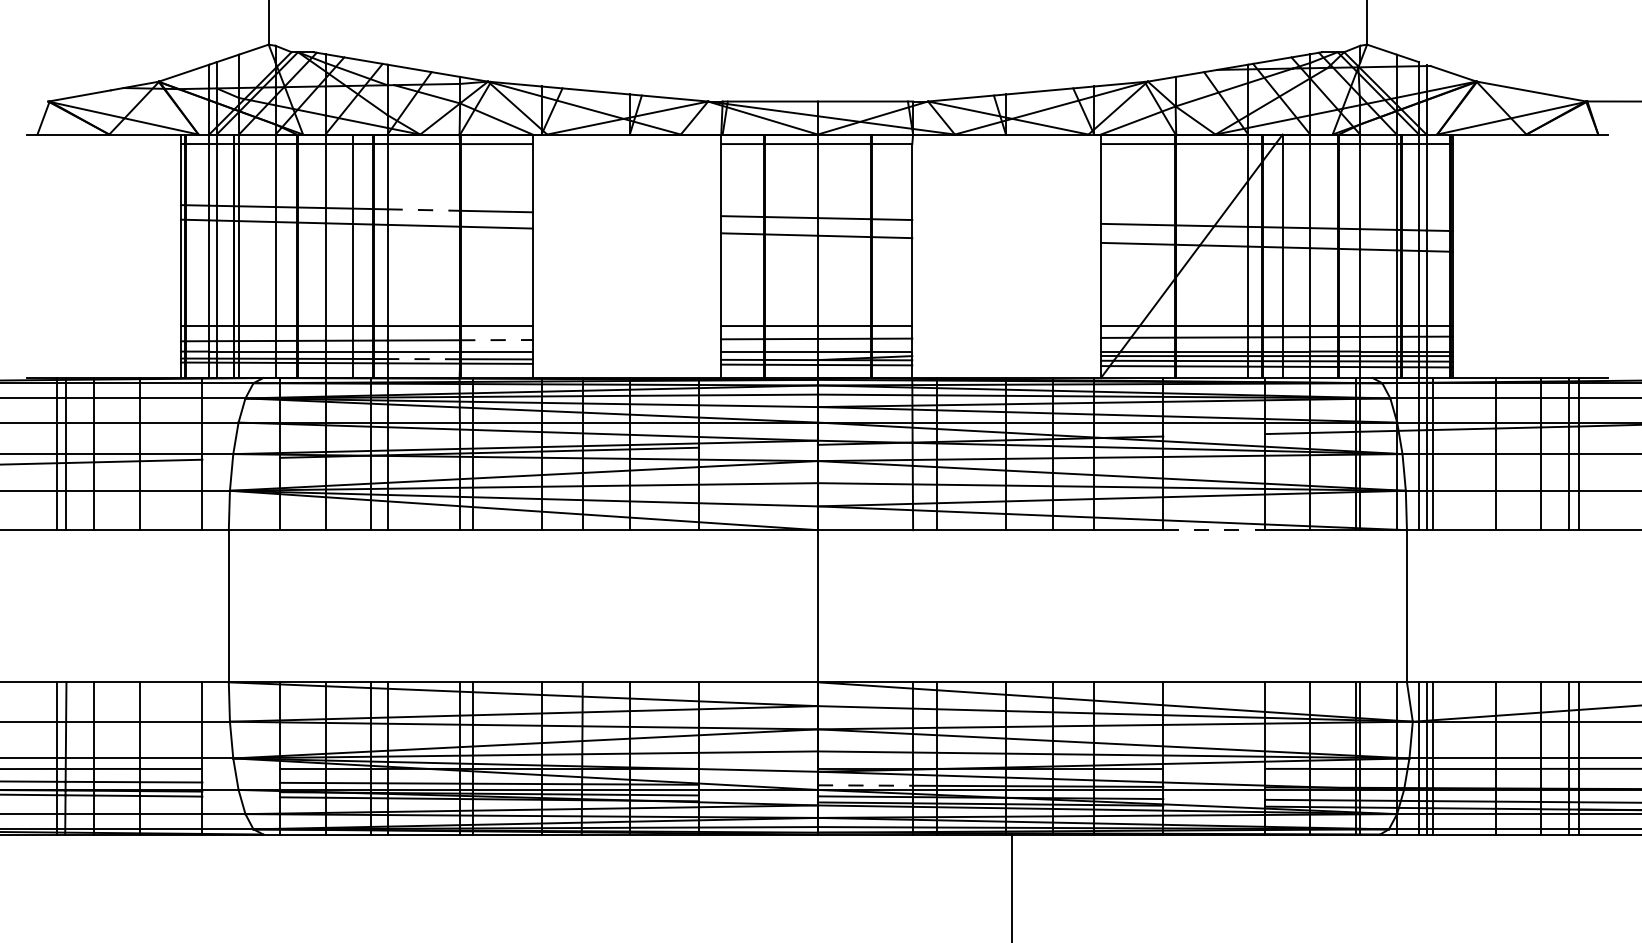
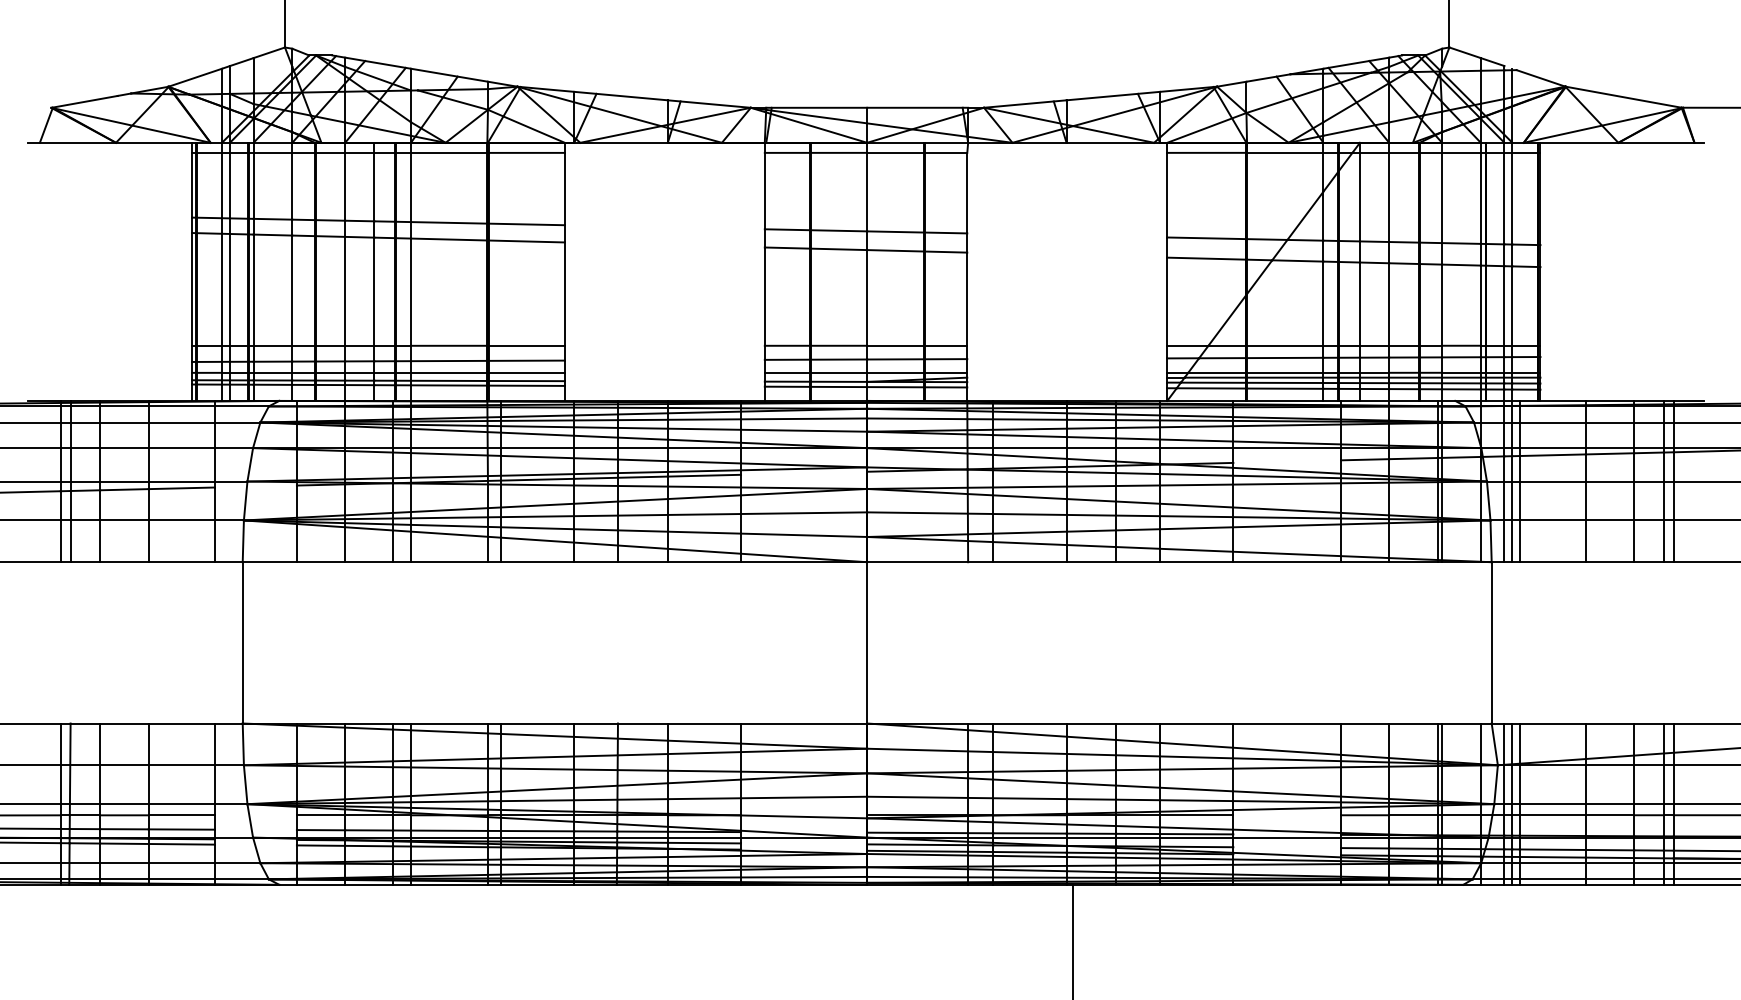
line: (423, 209) -> (449, 222), dashed -> solid
line: (496, 339) -> (526, 360), dashed -> solid
line: (422, 358) -> (448, 380), dashed -> solid
line: (1214, 530) -> (1287, 562), dashed -> solid
line: (866, 785) -> (918, 832), dashed -> solid

